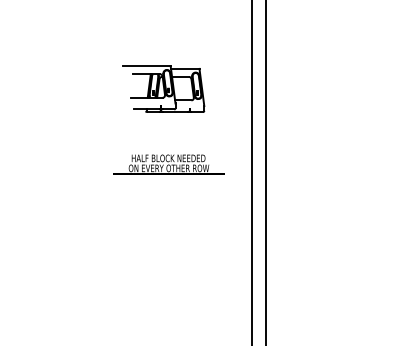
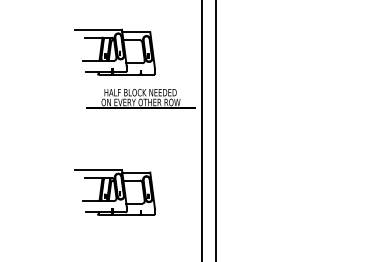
part: (168, 164) -> (140, 98), moved
part: (163, 231) -> (114, 191), added

